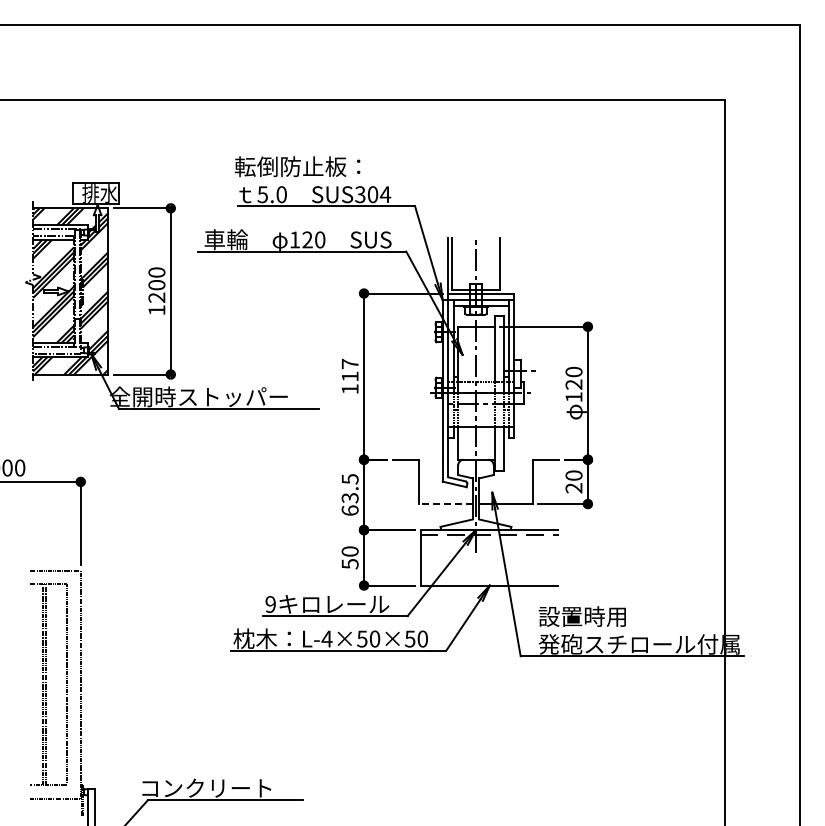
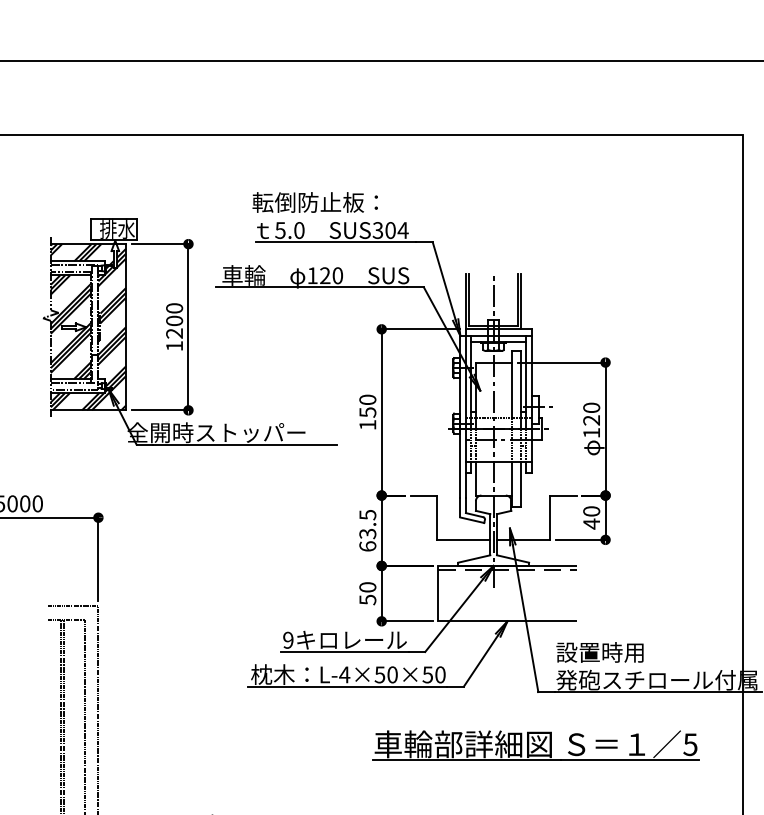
line: (503, 265) -> (521, 301), added
text: (349, 370) -> (367, 406), 117 -> 150
text: (573, 487) -> (591, 523), 20 -> 40
line: (446, 504) -> (464, 540), dashed -> solid
part: (517, 709) -> (535, 745), added

